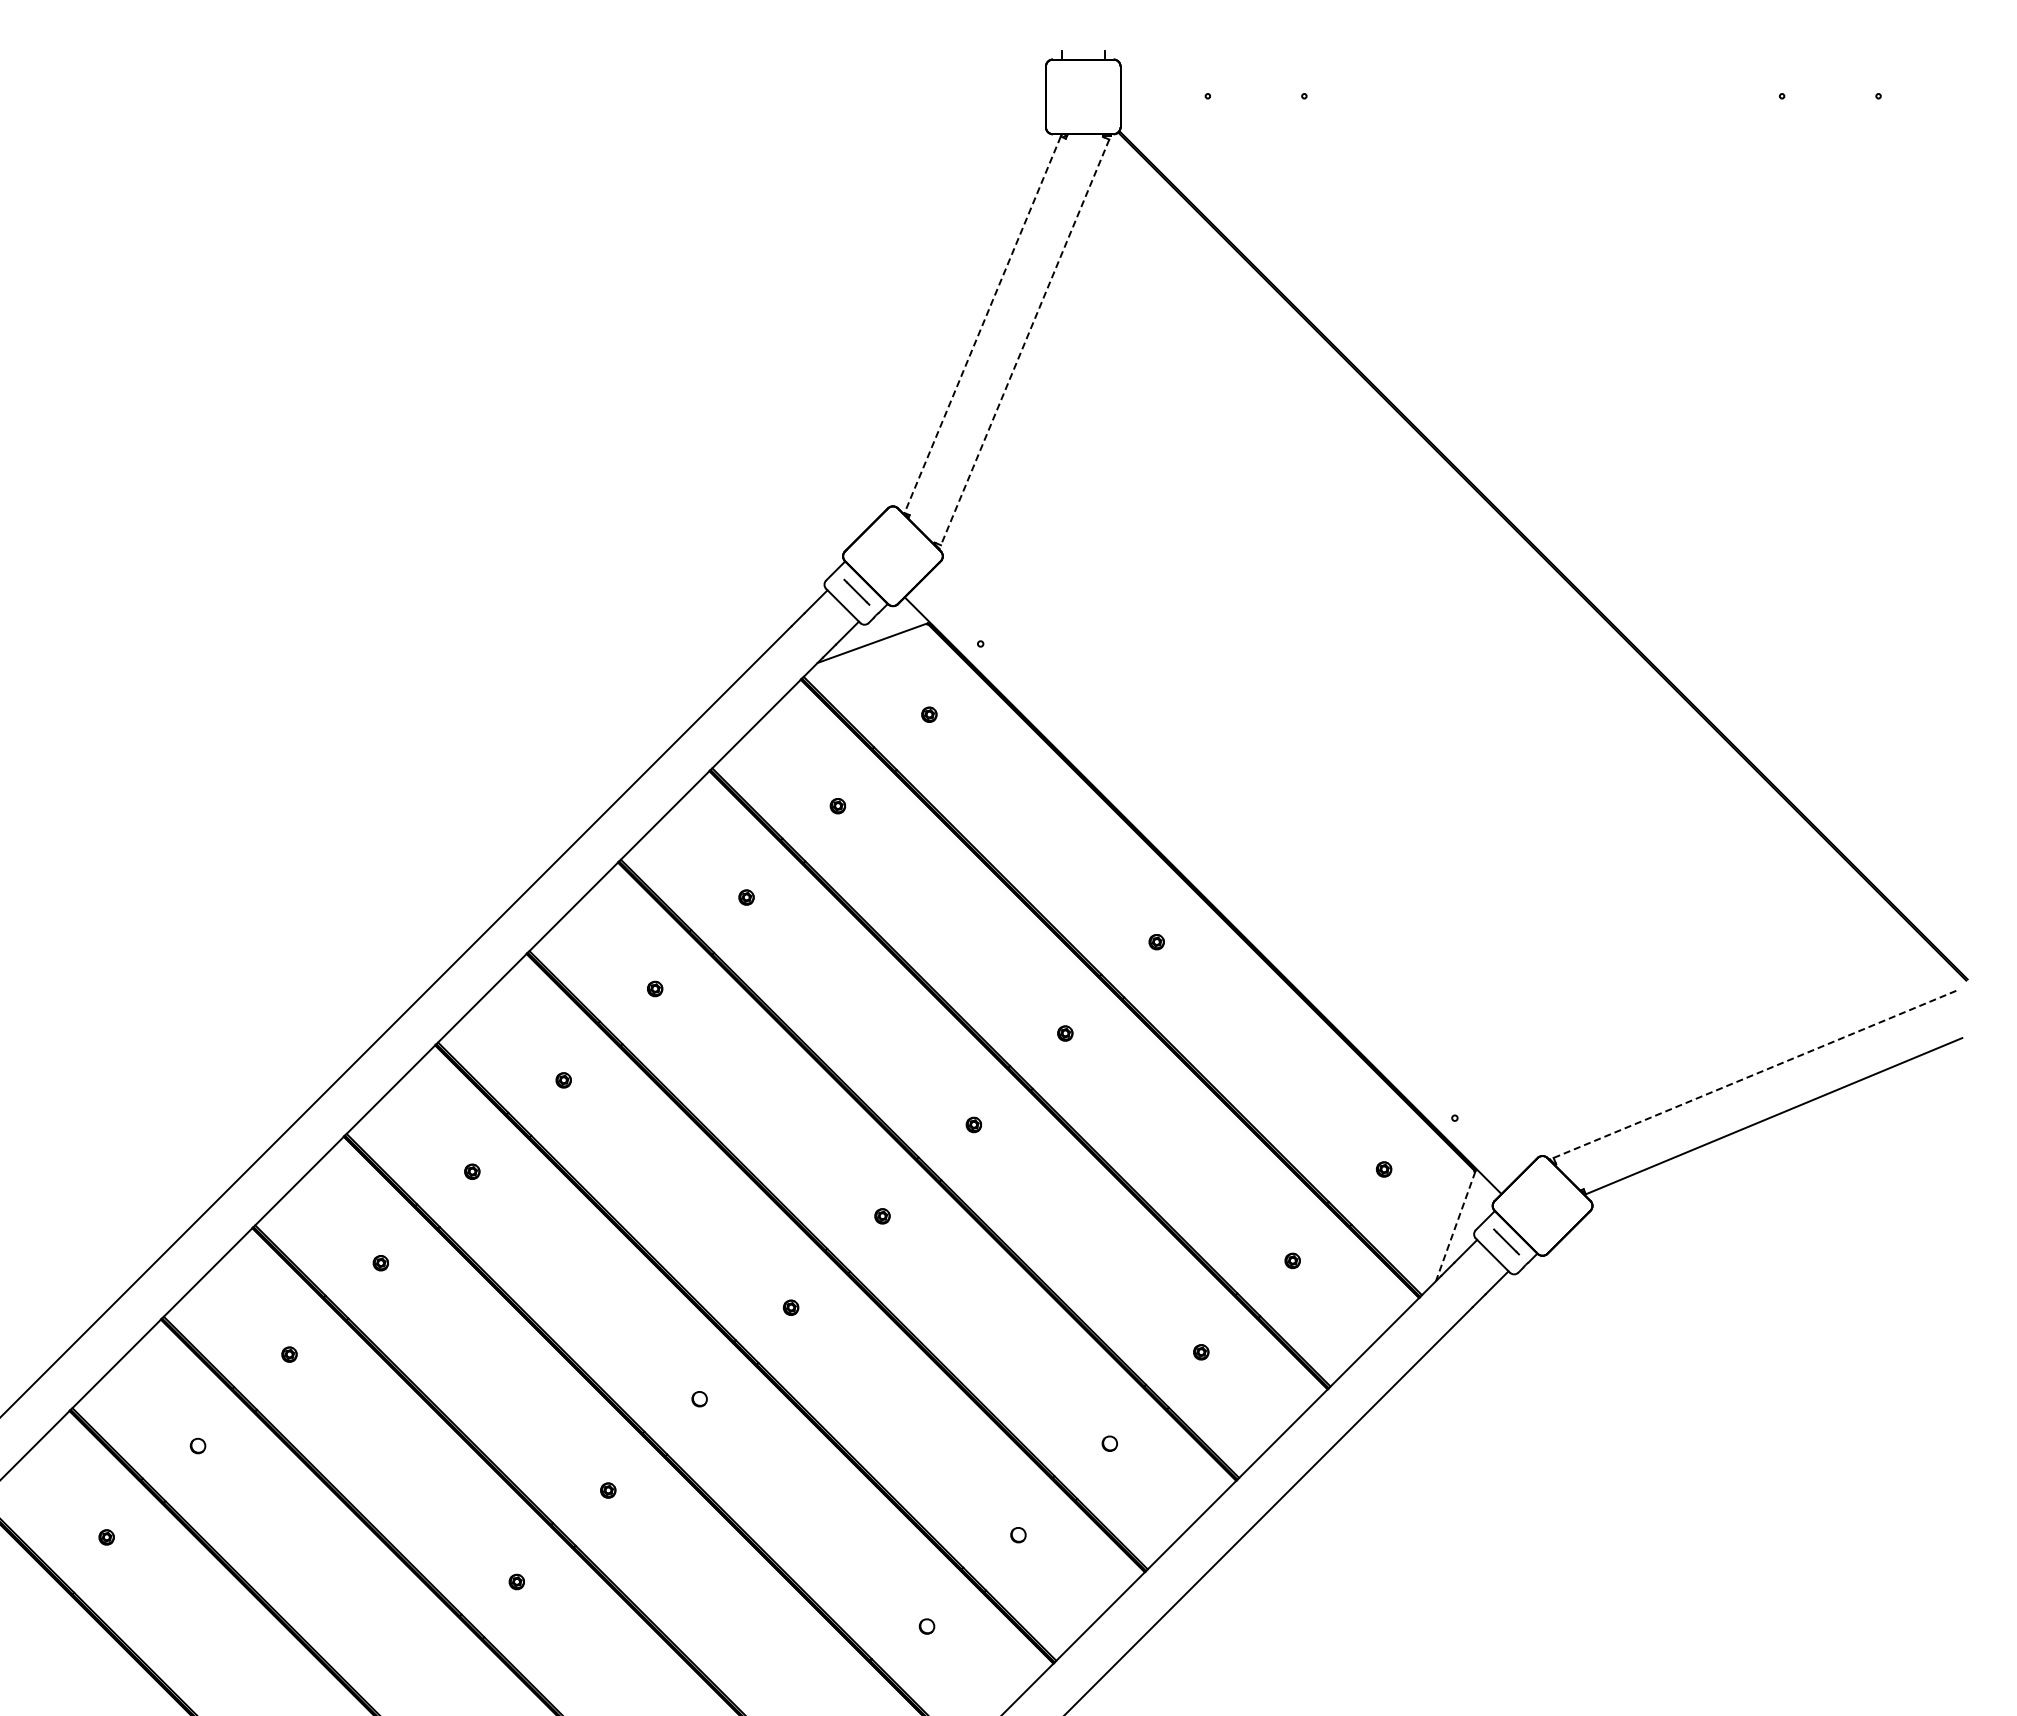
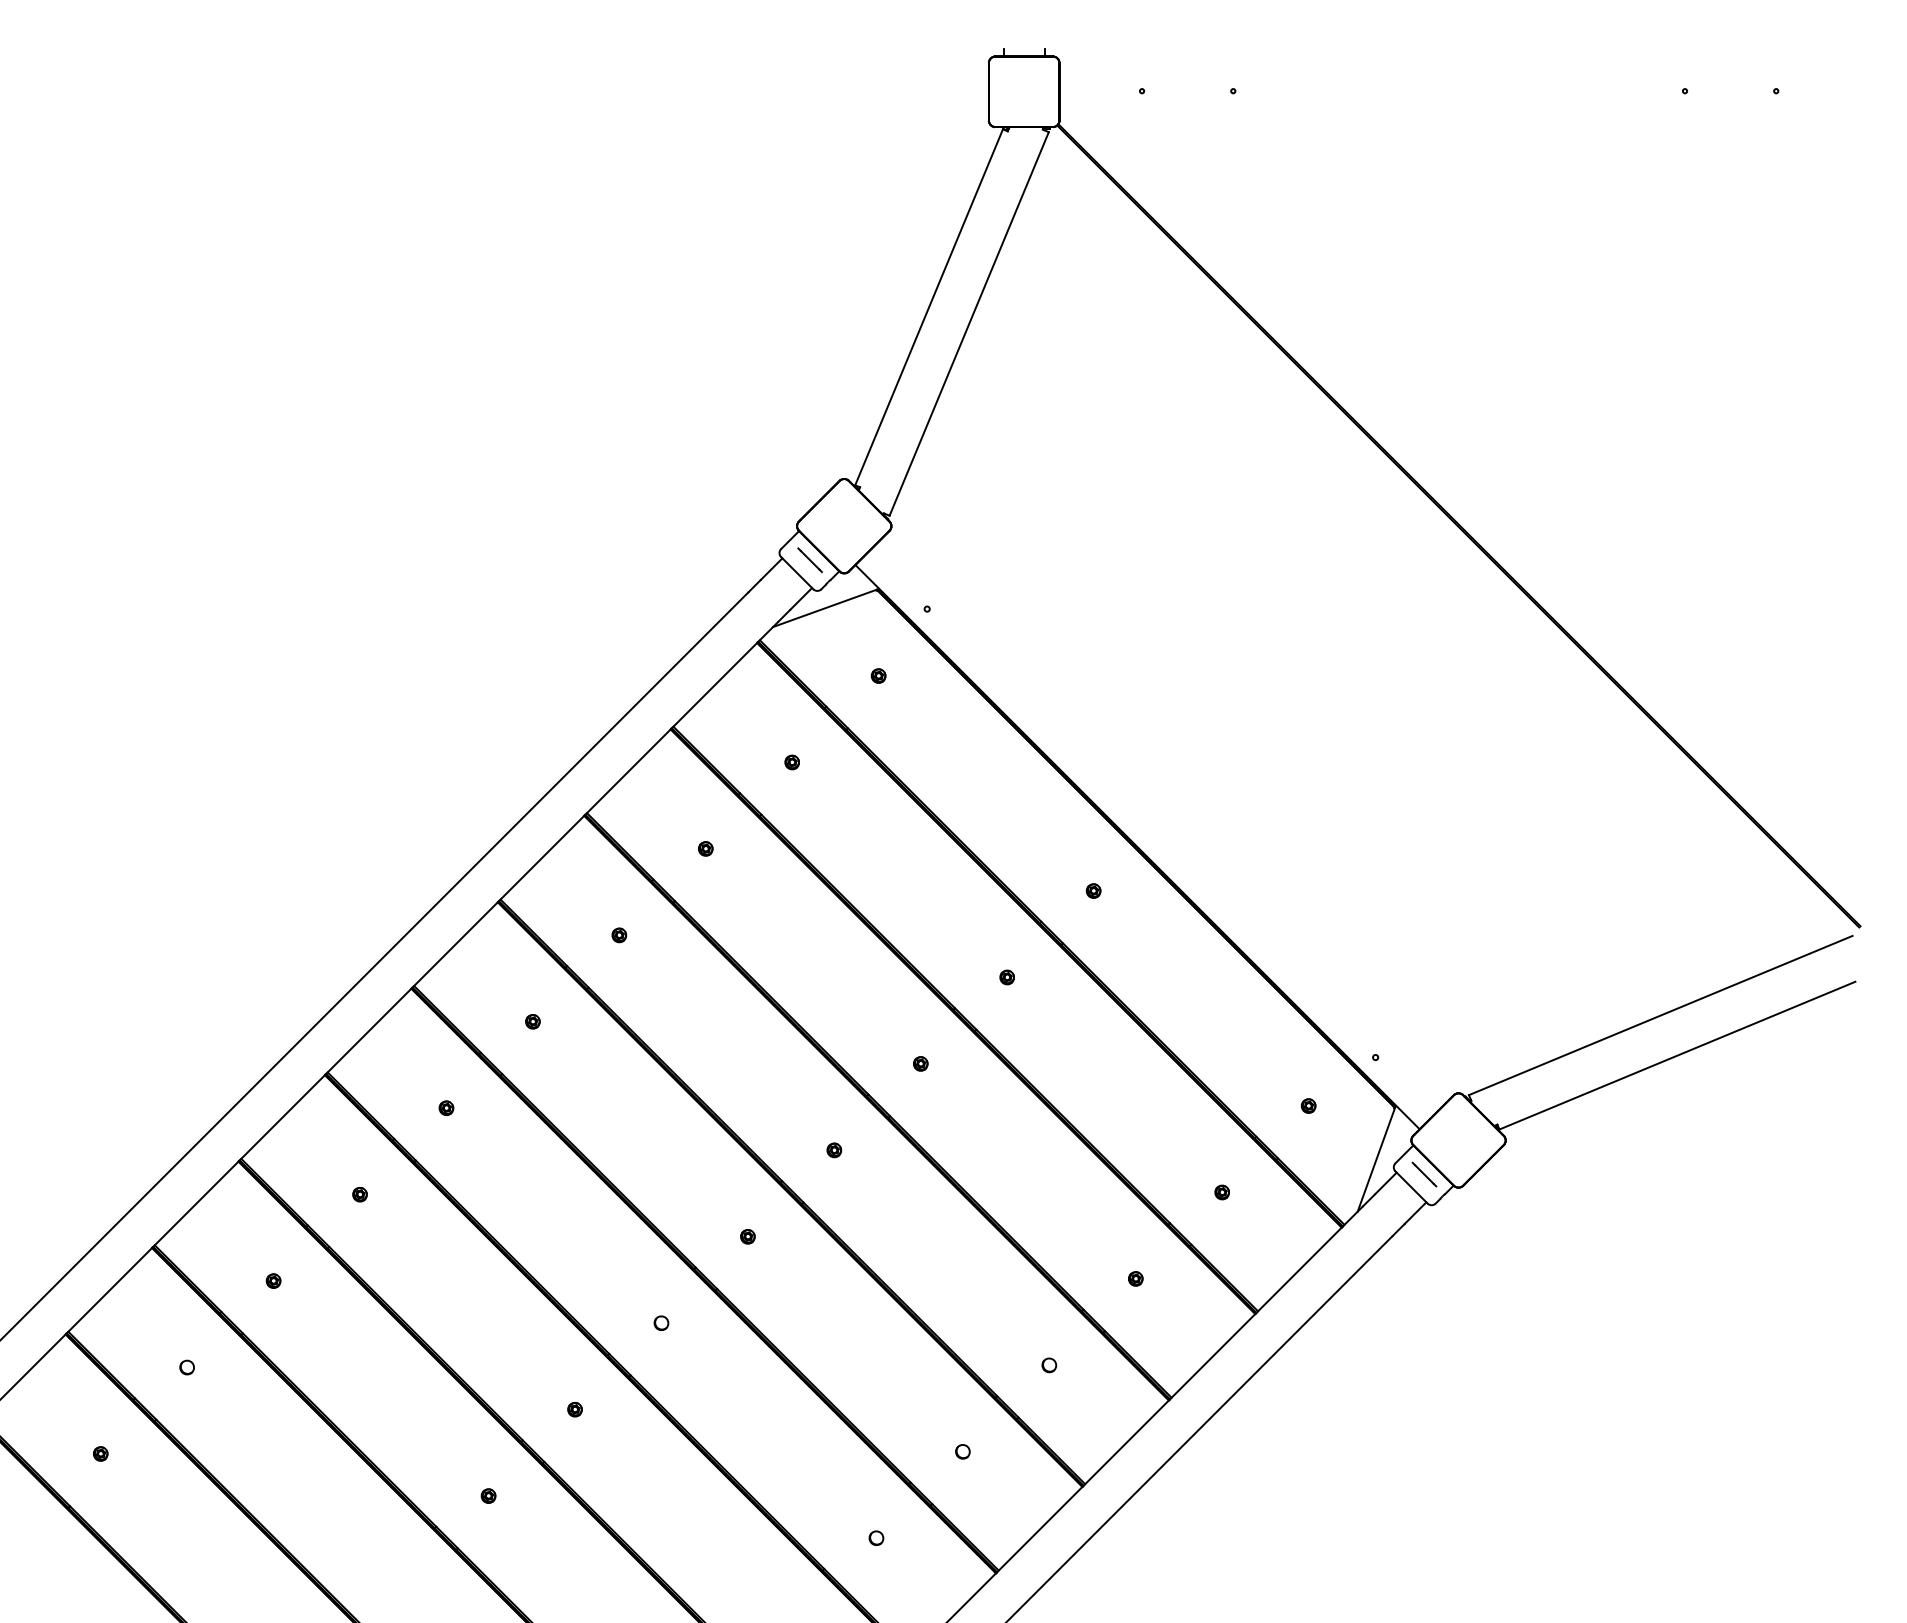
line: (982, 324) -> (928, 307), dashed -> solid
line: (1025, 342) -> (969, 324), dashed -> solid
line: (1756, 1073) -> (1660, 1015), dashed -> solid
line: (1455, 1226) -> (1376, 1159), dashed -> solid

